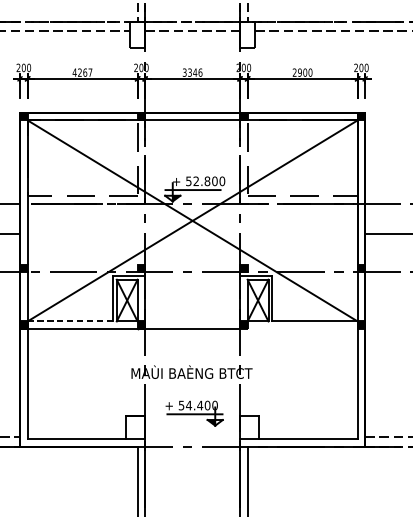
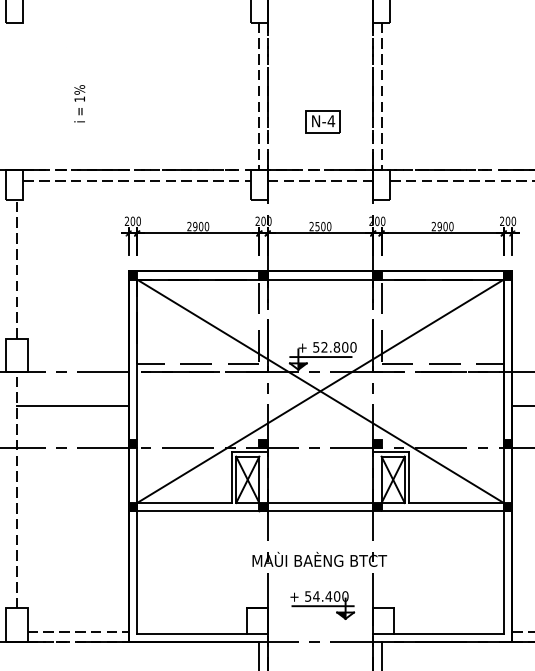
text: (82, 72) -> (198, 226), 4267 -> 2900
text: (192, 72) -> (320, 226), 3346 -> 2500
line: (70, 321) -> (184, 503), dashed -> solid
line: (192, 321) -> (320, 503), added
line: (306, 329) -> (446, 511), added

